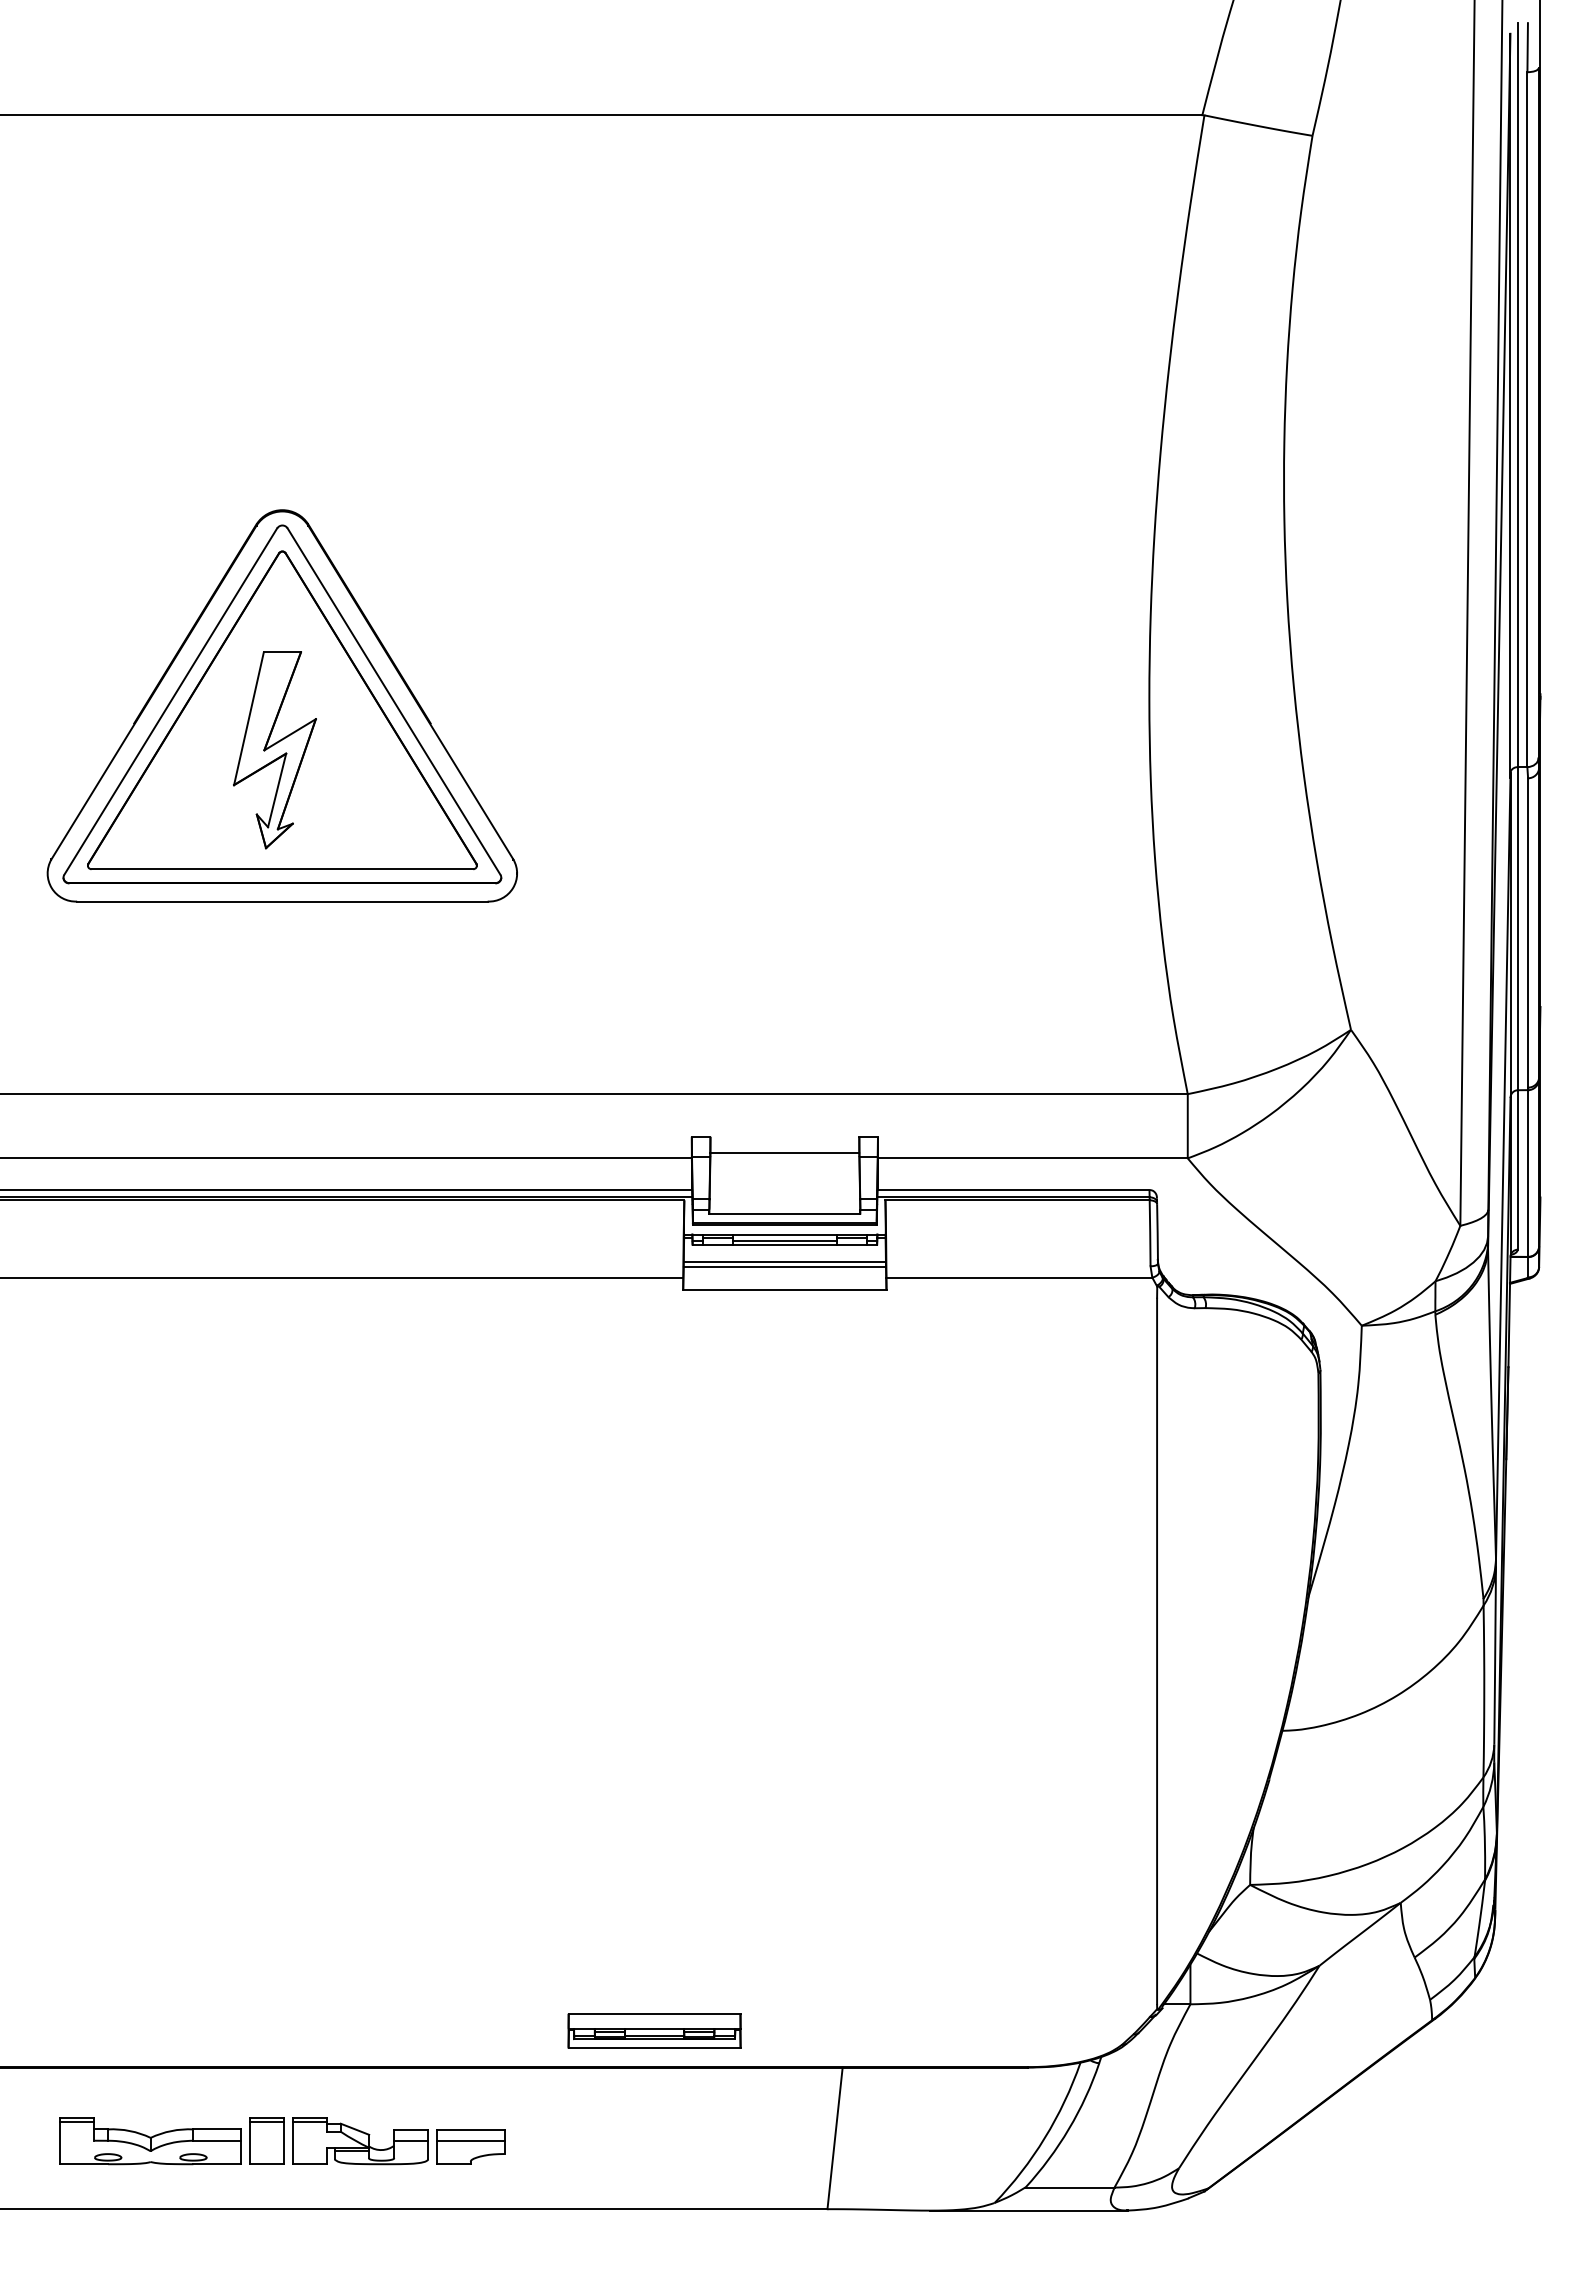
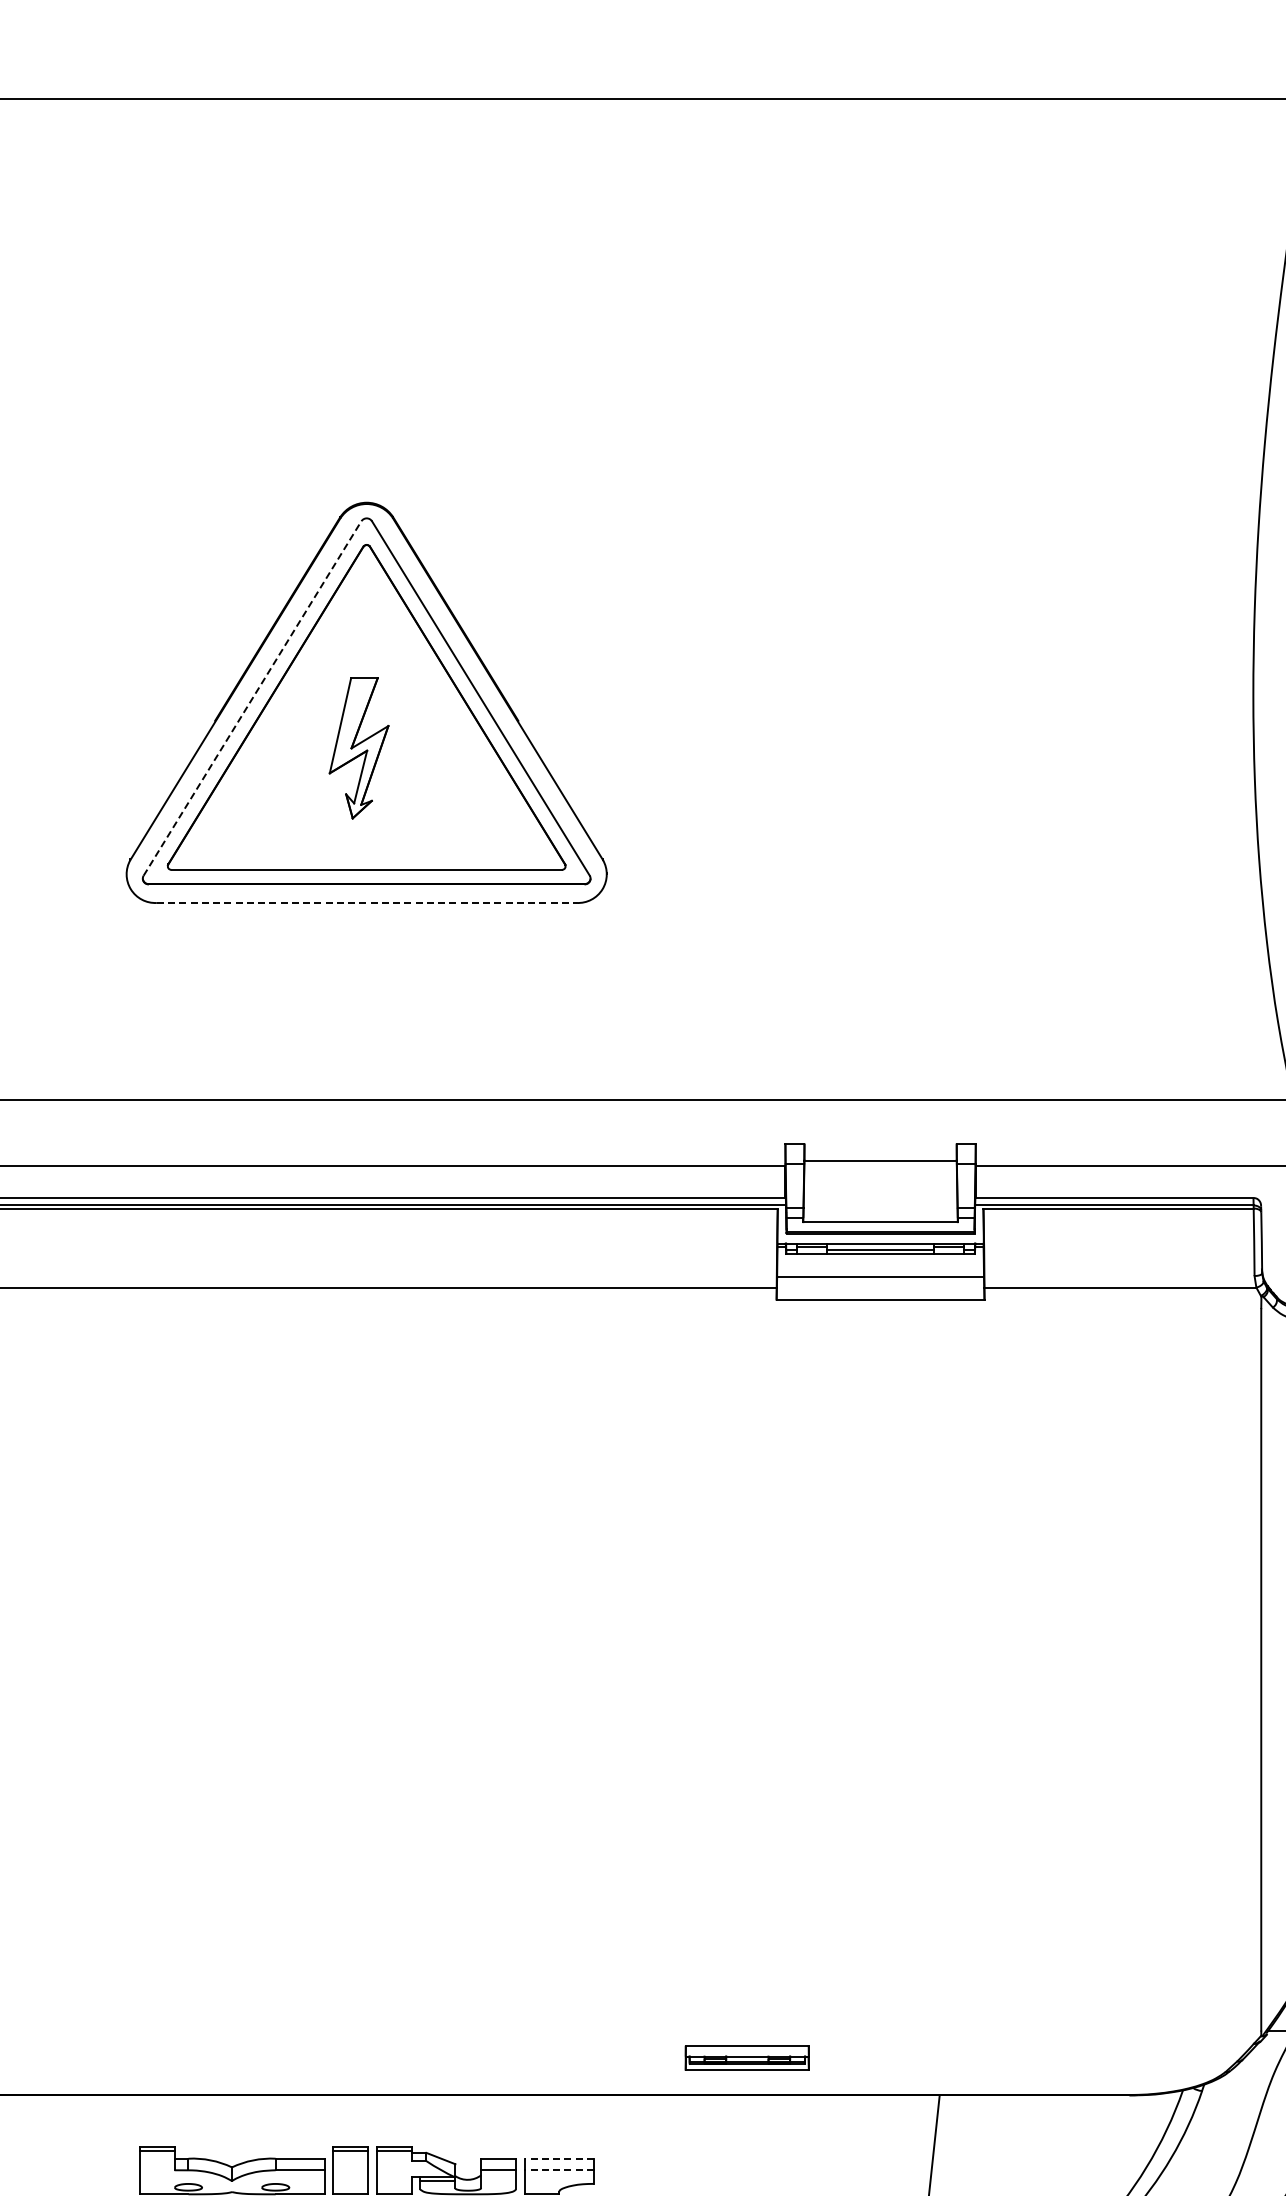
line: (171, 701) -> (253, 698), solid -> dashed
part: (274, 750) -> (358, 748), size x0.7
line: (282, 901) -> (366, 902), solid -> dashed
line: (784, 1261) -> (880, 1271), removed
part: (654, 2030) -> (747, 2057), size x0.7
line: (470, 2129) -> (559, 2158), solid -> dashed
line: (470, 2140) -> (559, 2170), solid -> dashed

